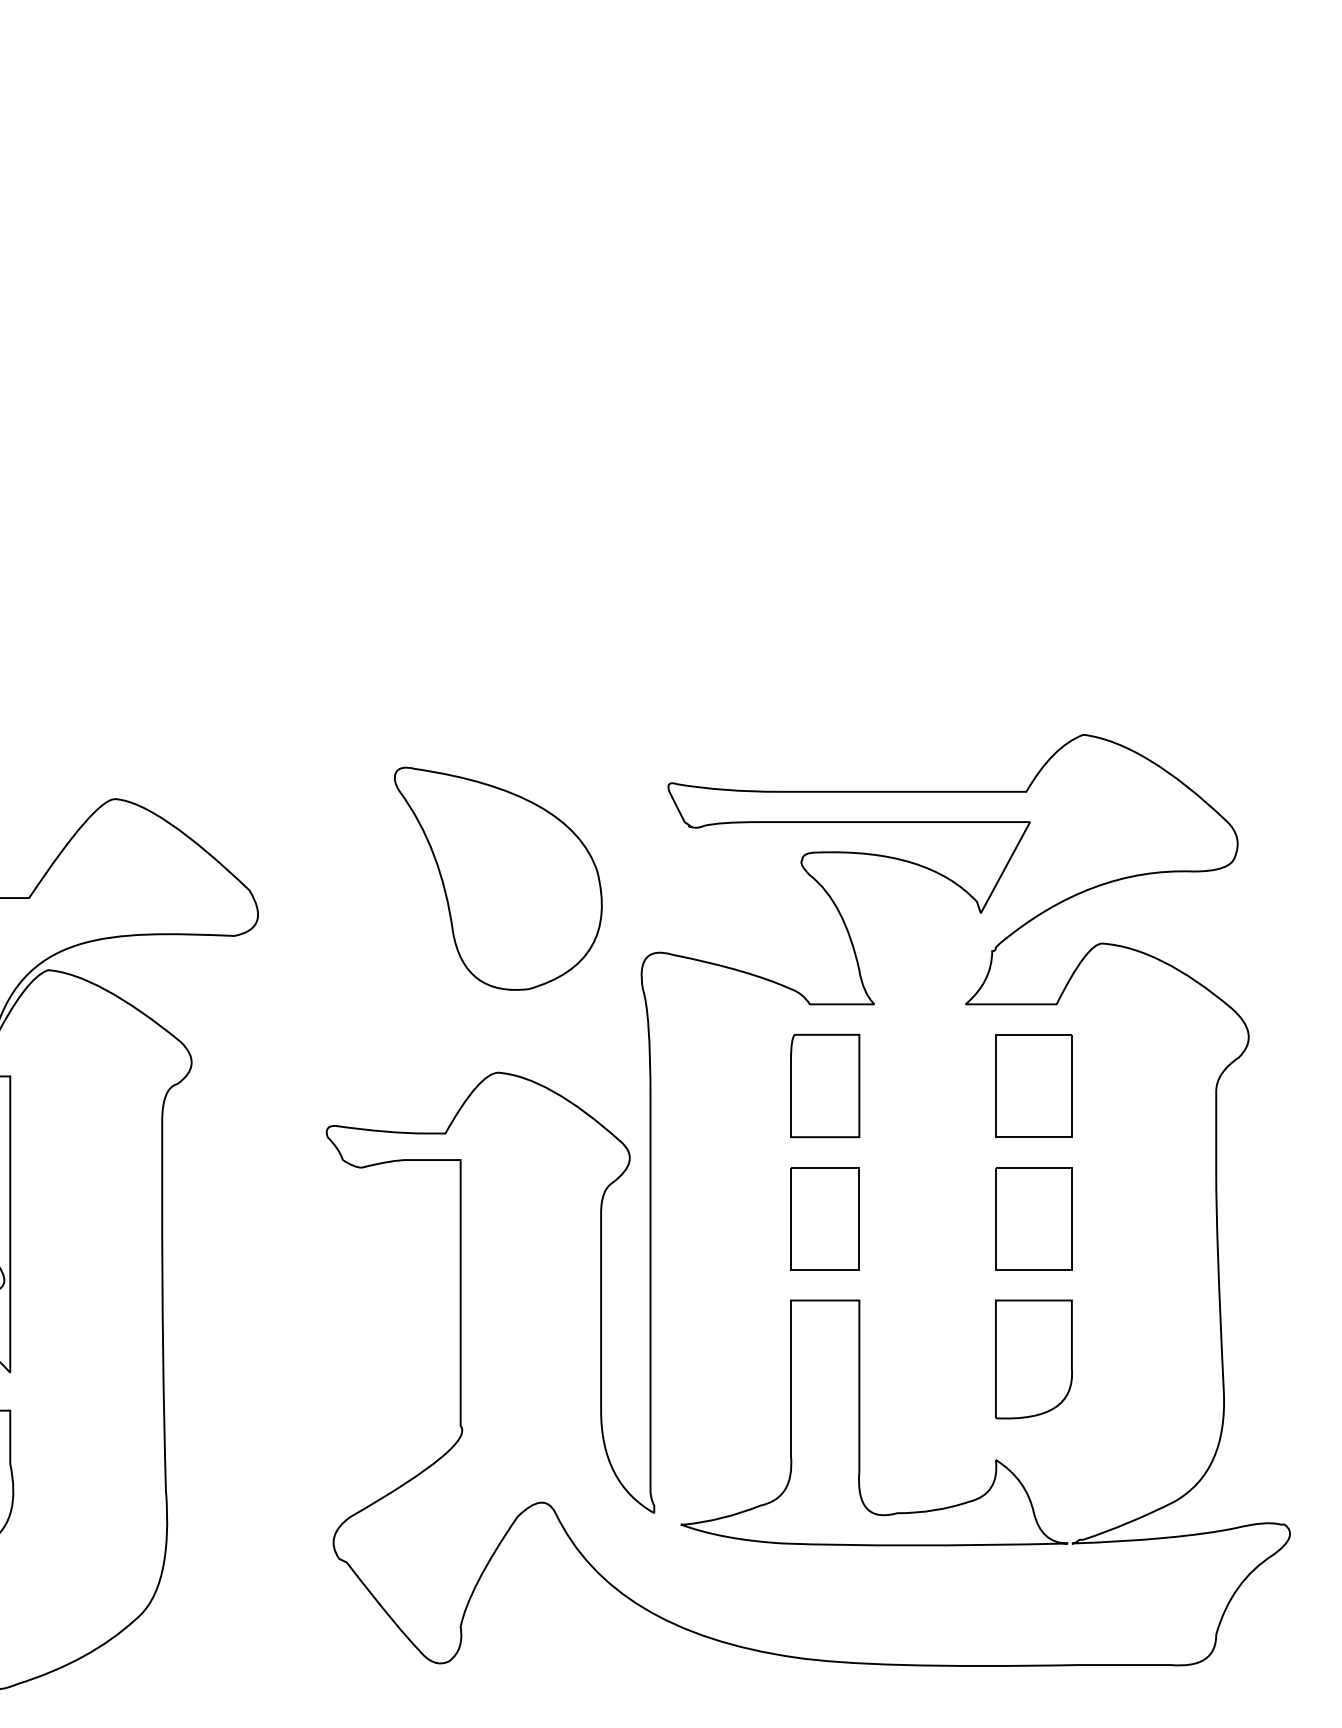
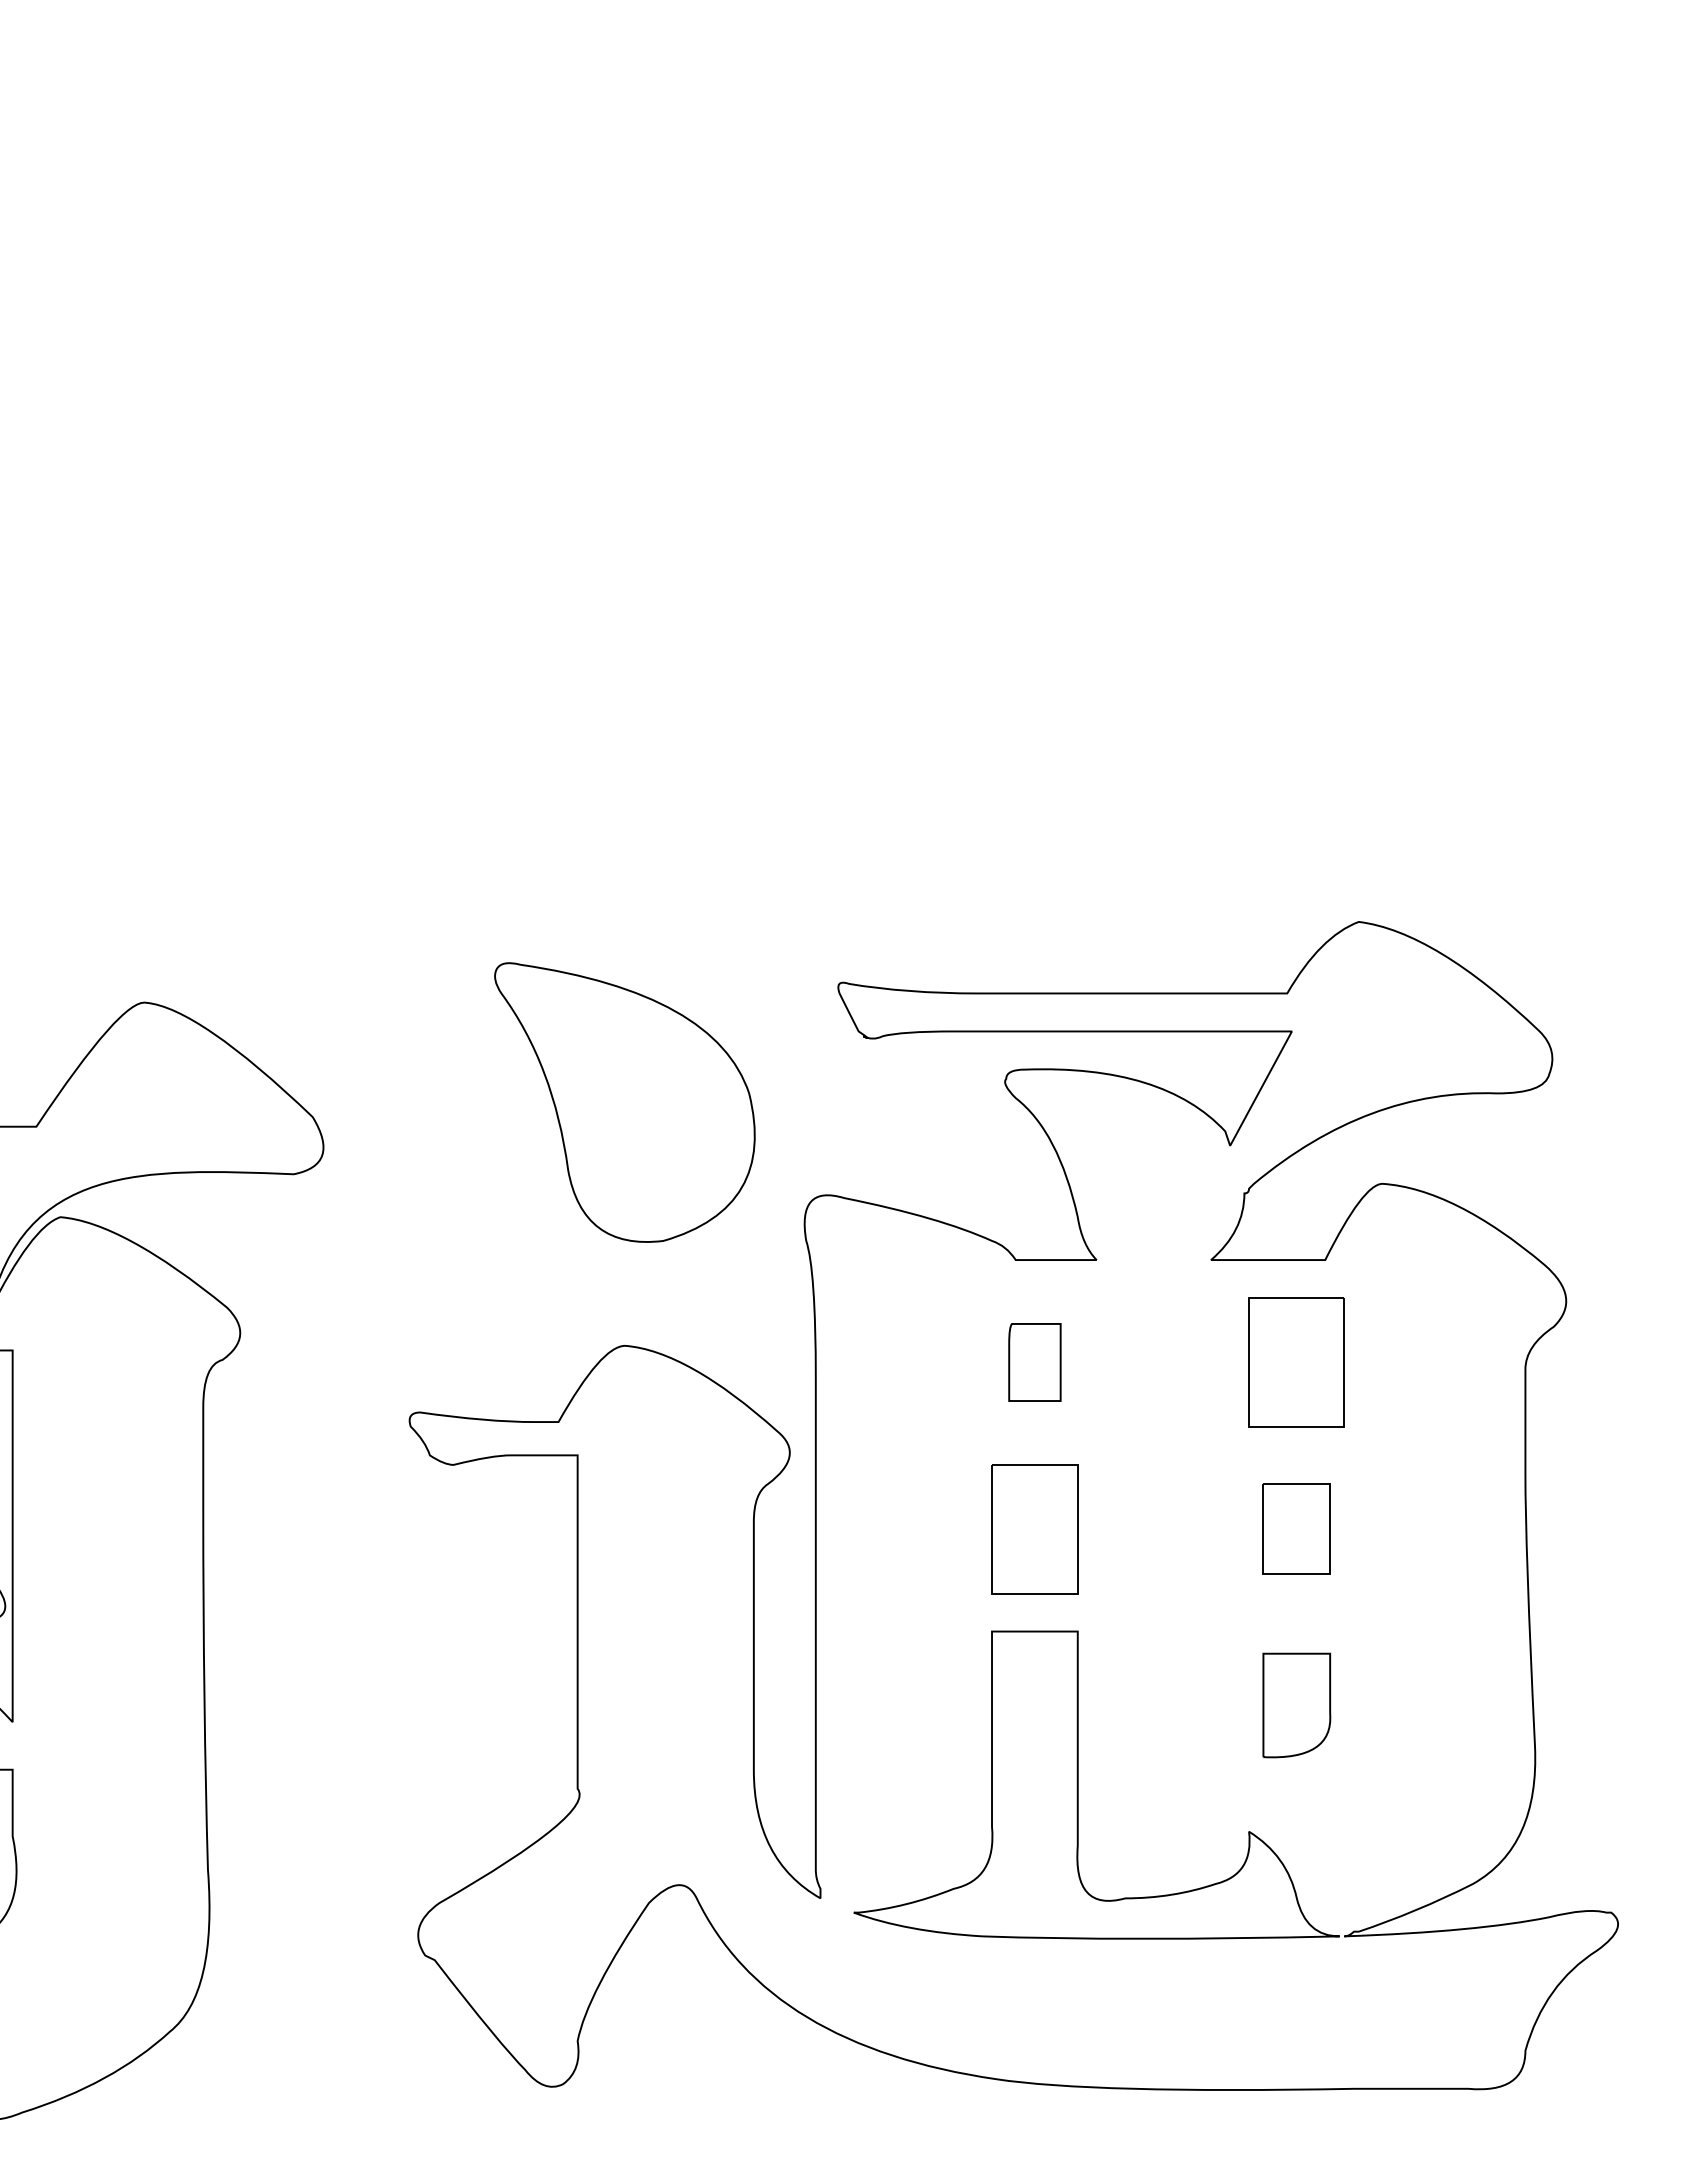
part: (824, 1086) -> (1034, 1362), size x0.6
part: (1033, 1219) -> (1296, 1529), size x0.7
part: (1033, 1359) -> (1296, 1705), size x0.7

